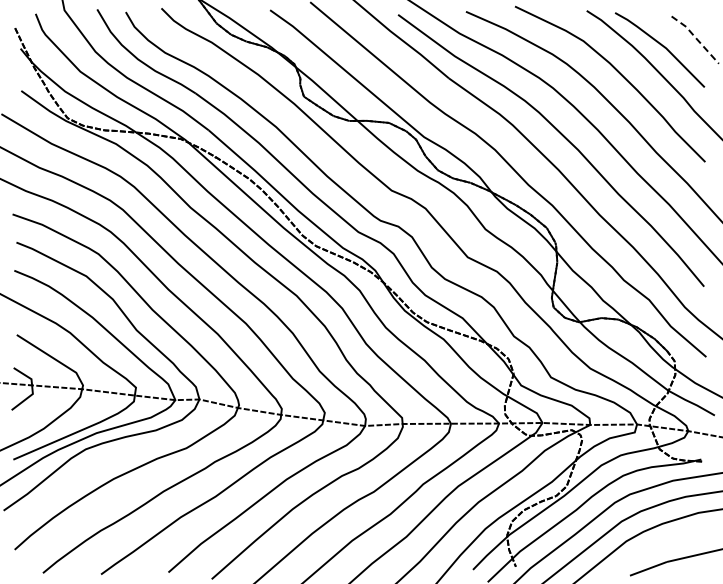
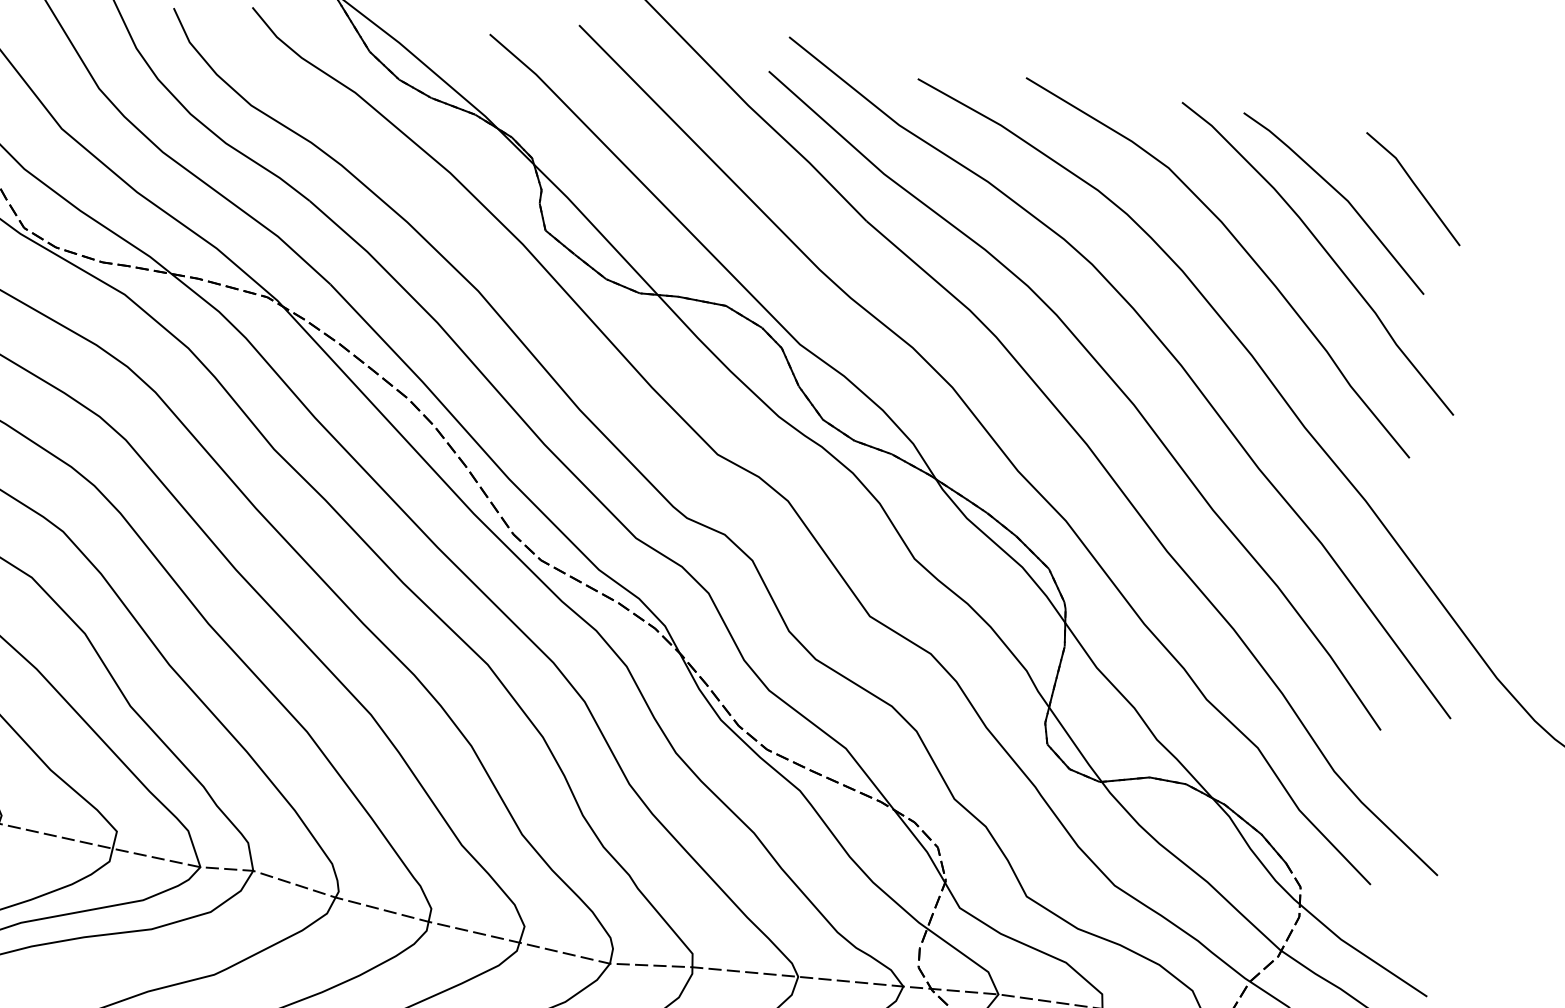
line: (696, 38) -> (1416, 186), dashed -> solid

